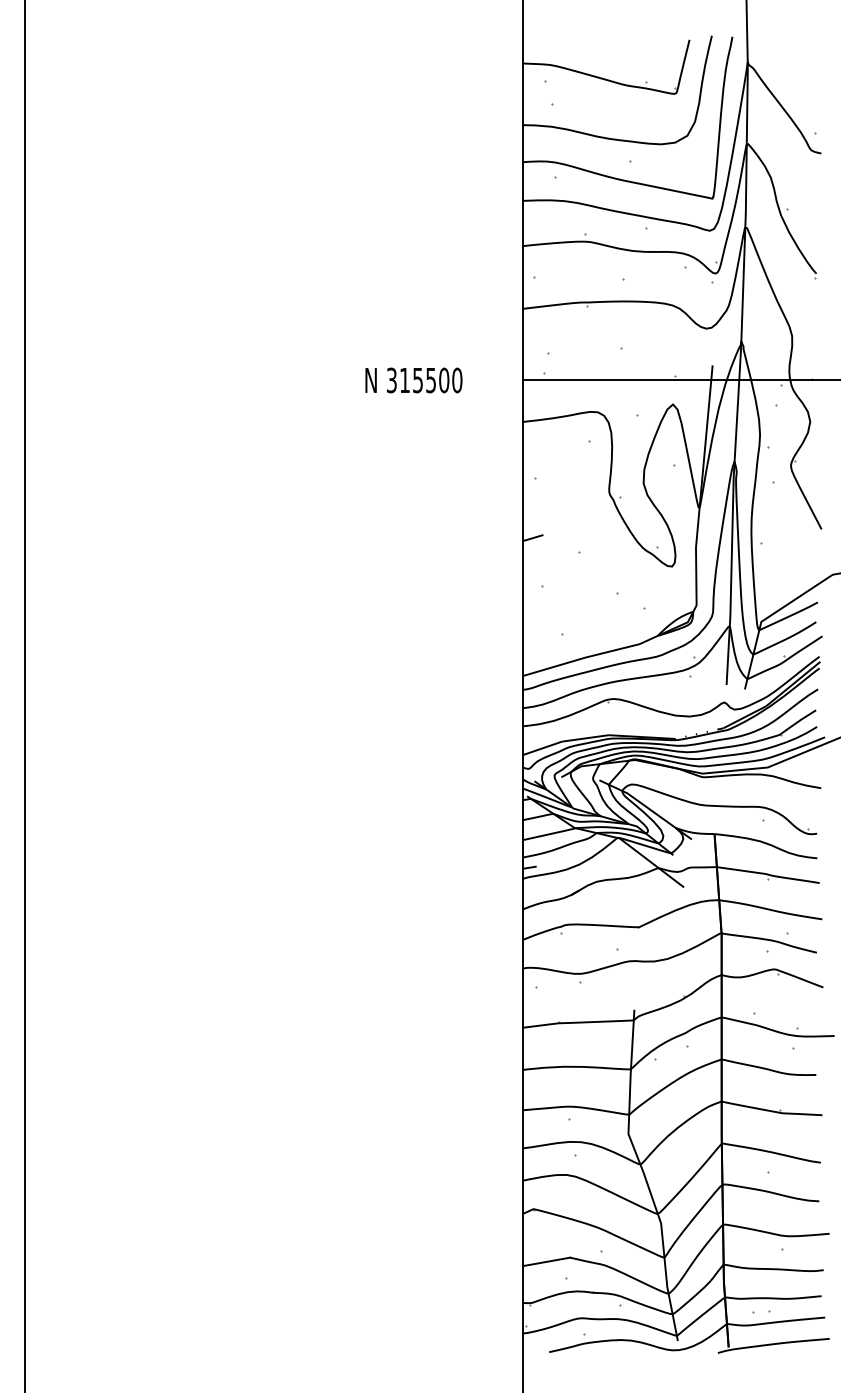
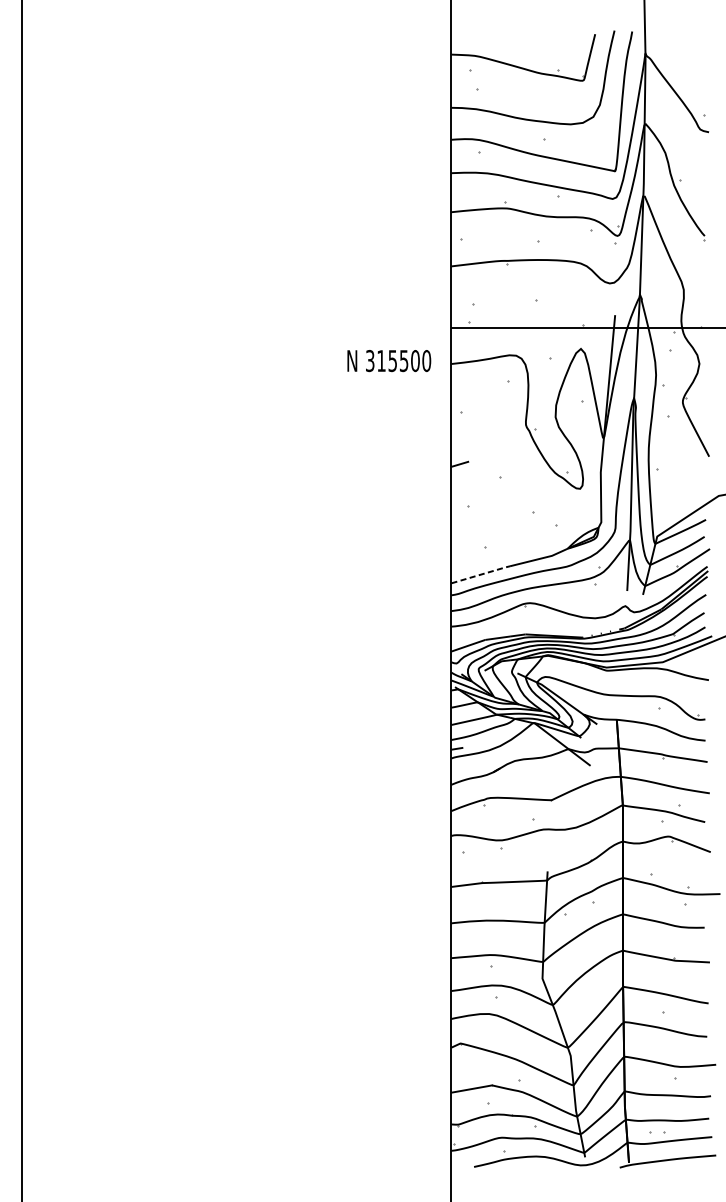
text: (413, 380) -> (388, 361), moved
line: (558, 665) -> (482, 574), solid -> dashed

